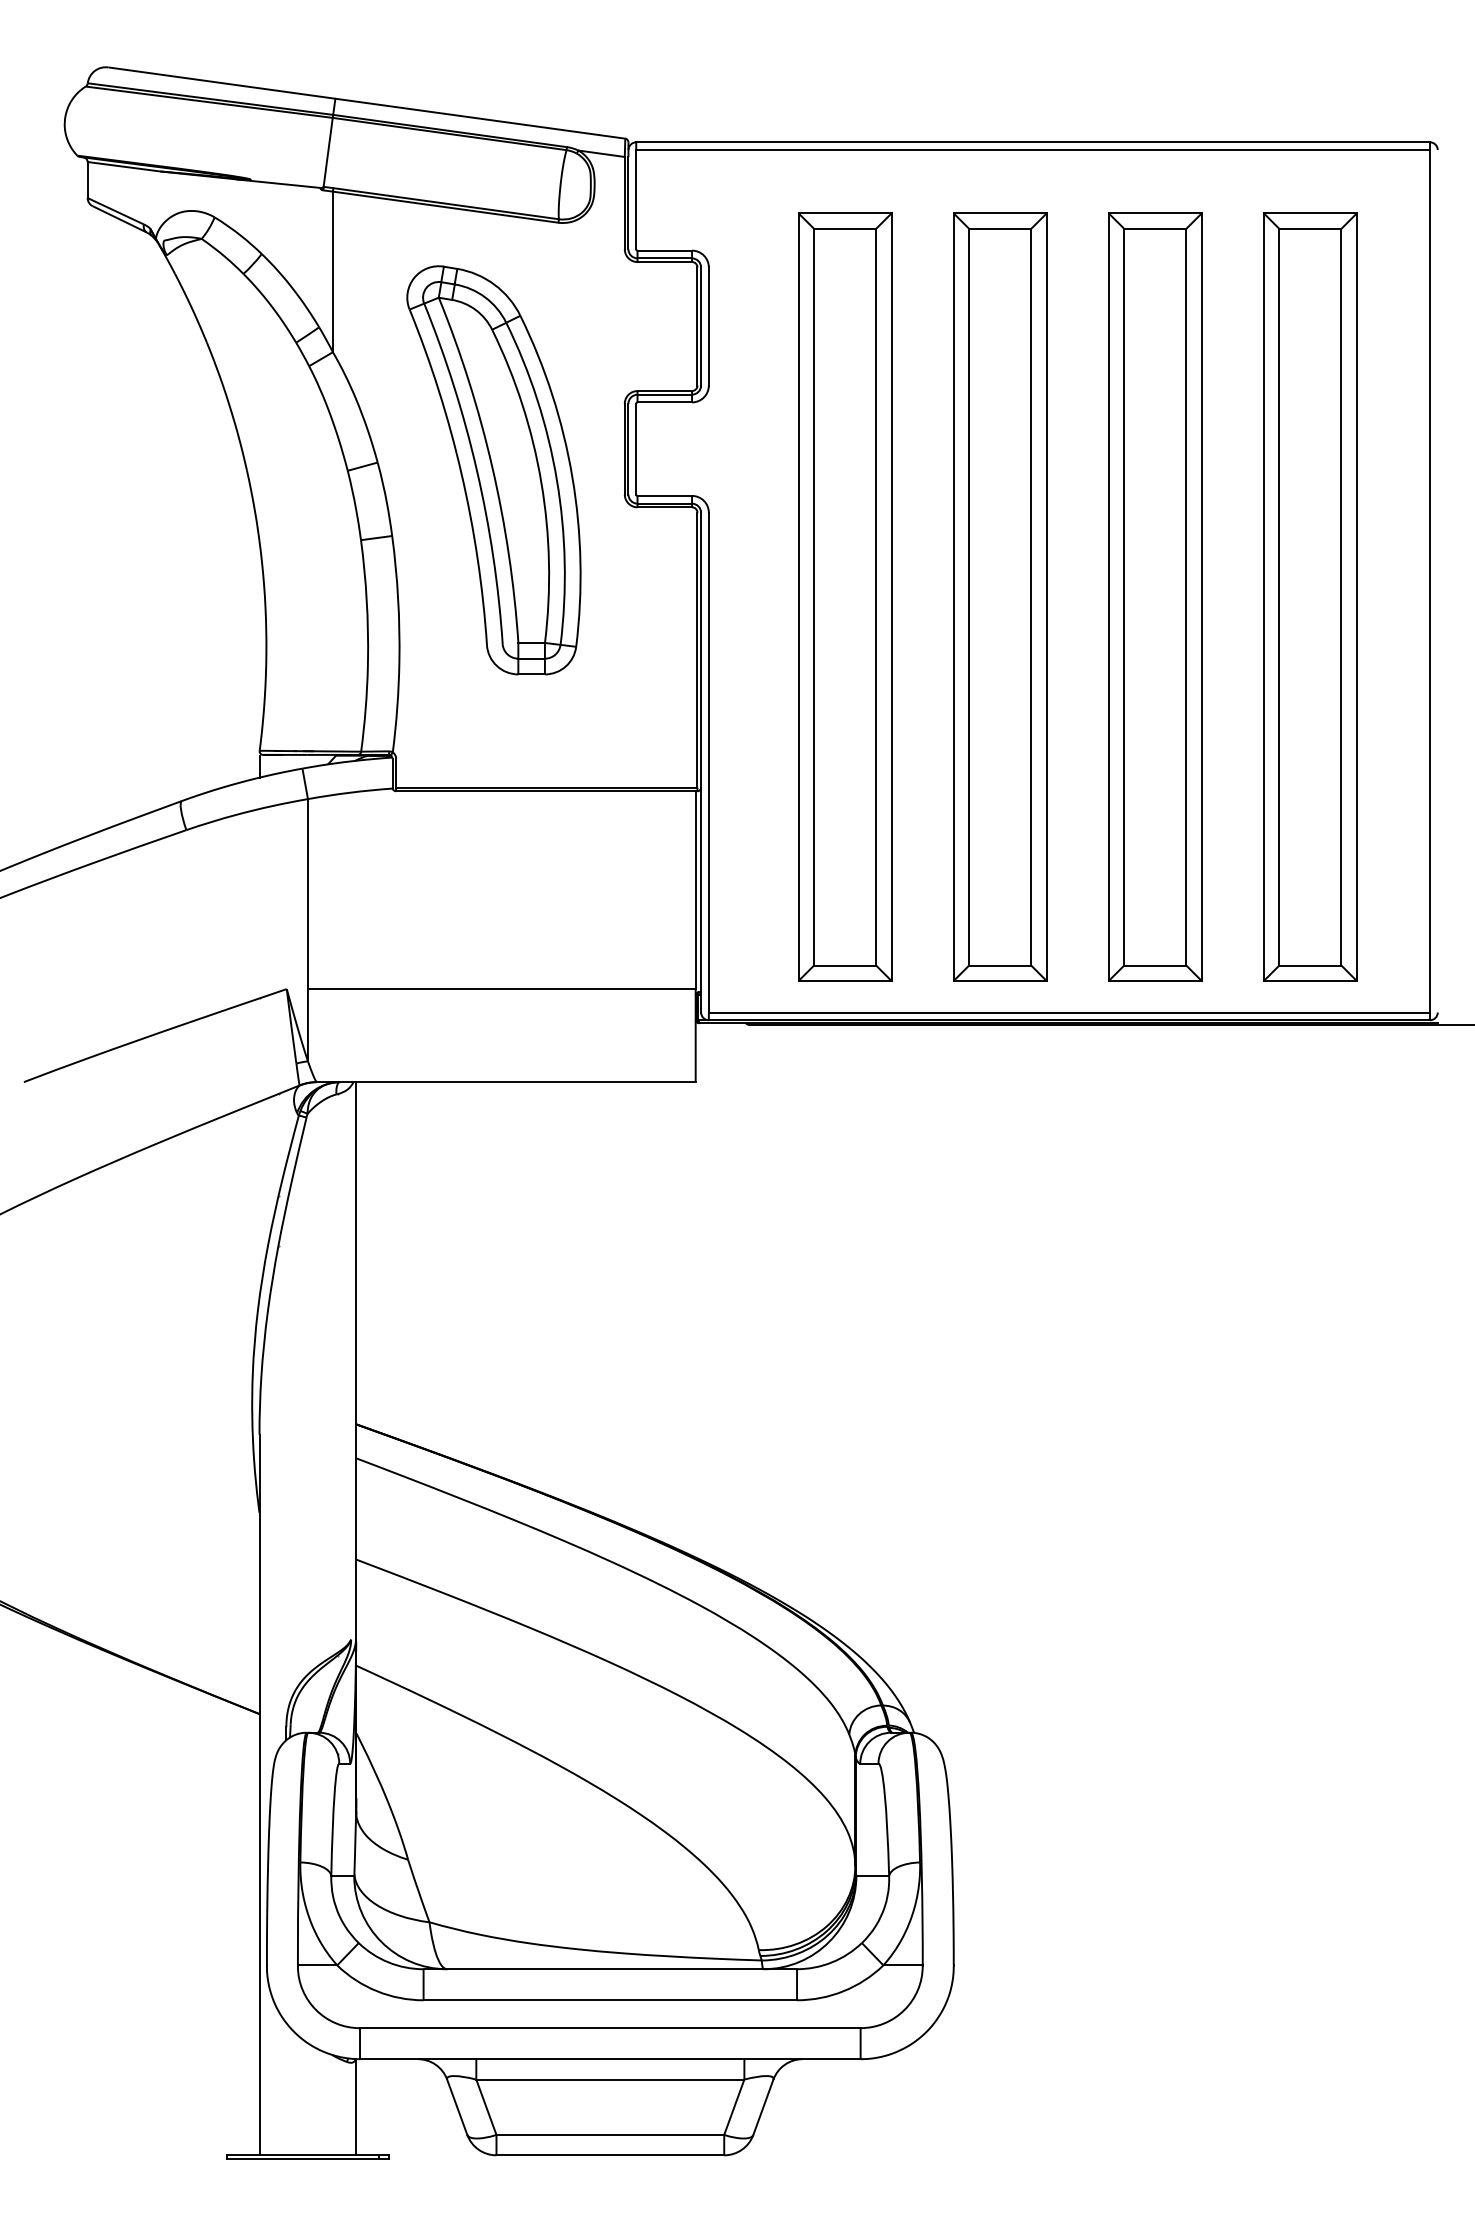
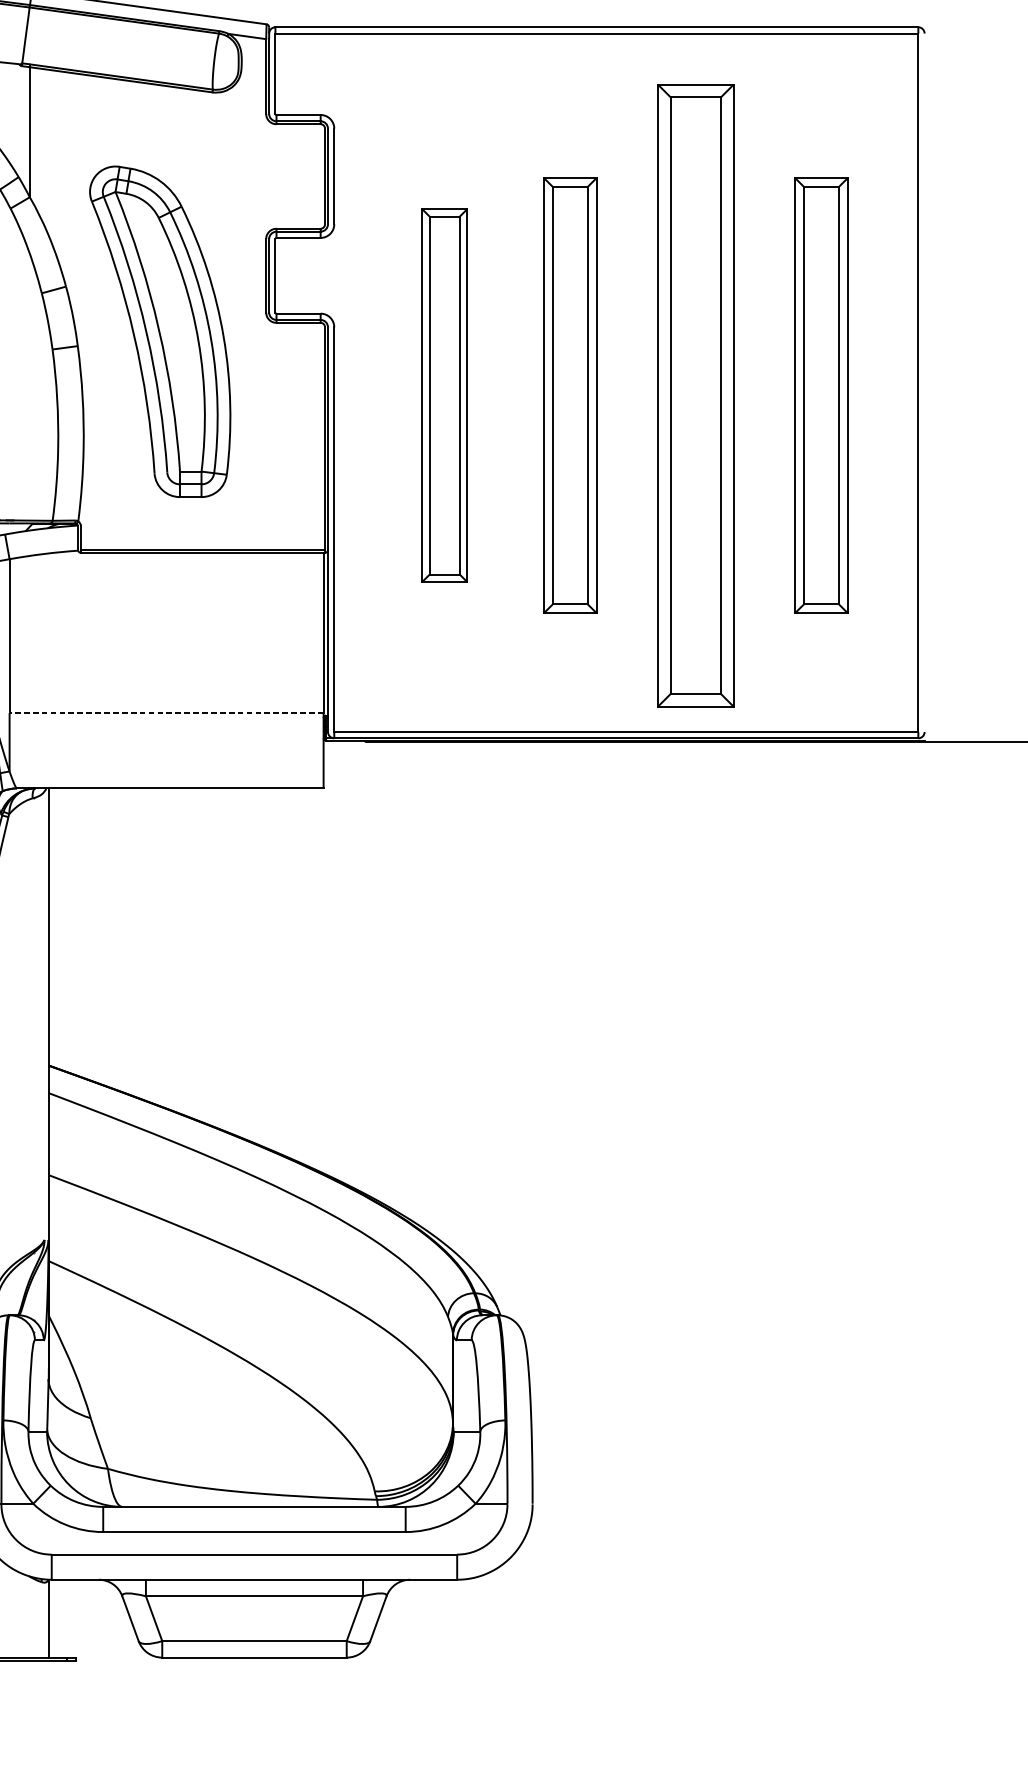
part: (493, 470) -> (159, 331), moved
part: (845, 596) -> (444, 395), size x0.6
part: (1000, 596) -> (570, 395), size x0.7
part: (1310, 596) -> (821, 395), size x0.7
line: (501, 989) -> (166, 713), solid -> dashed

